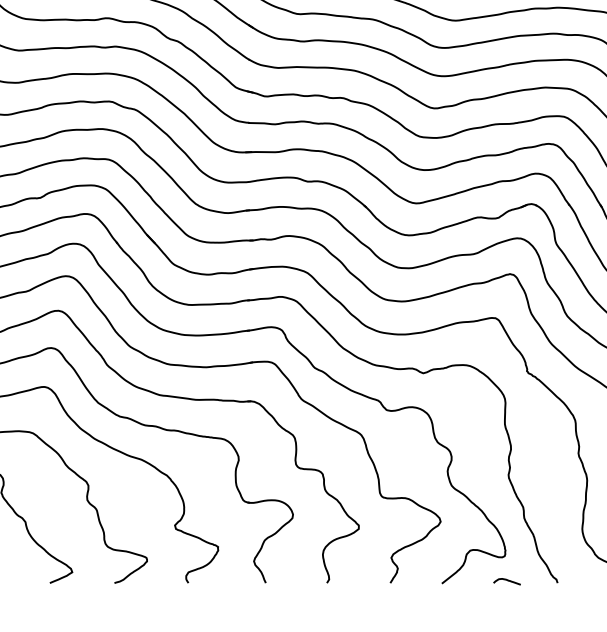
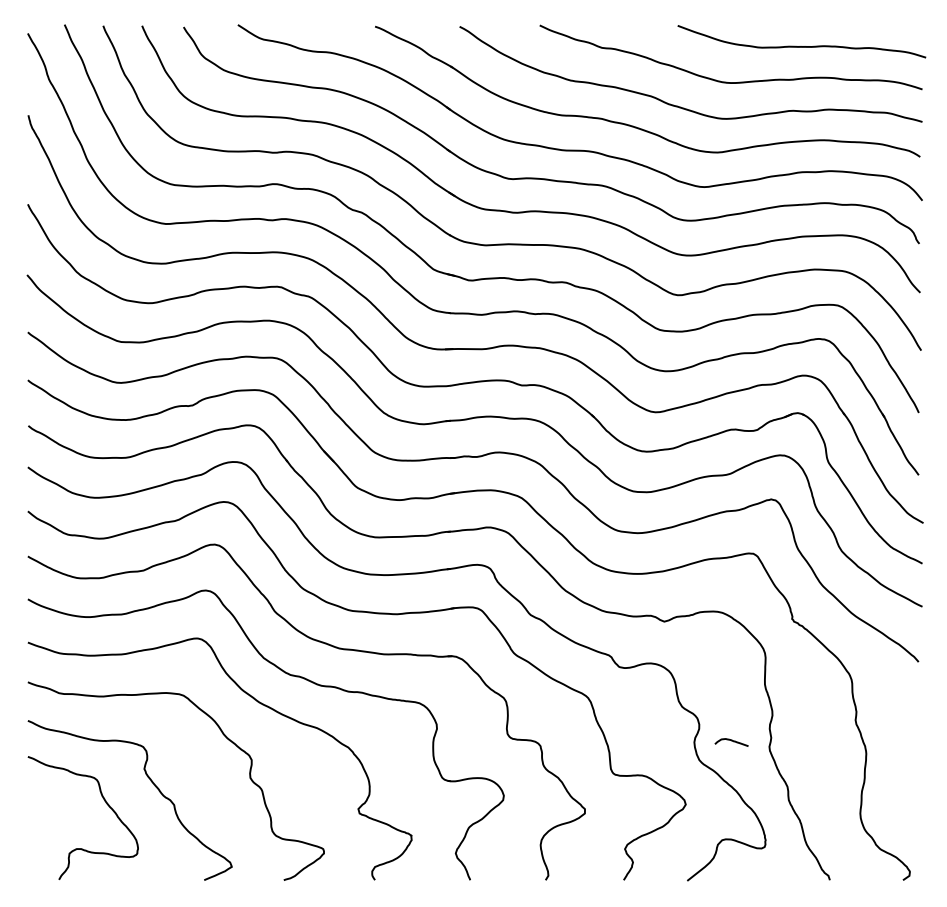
curve: (506, 580) -> (731, 741), moved

